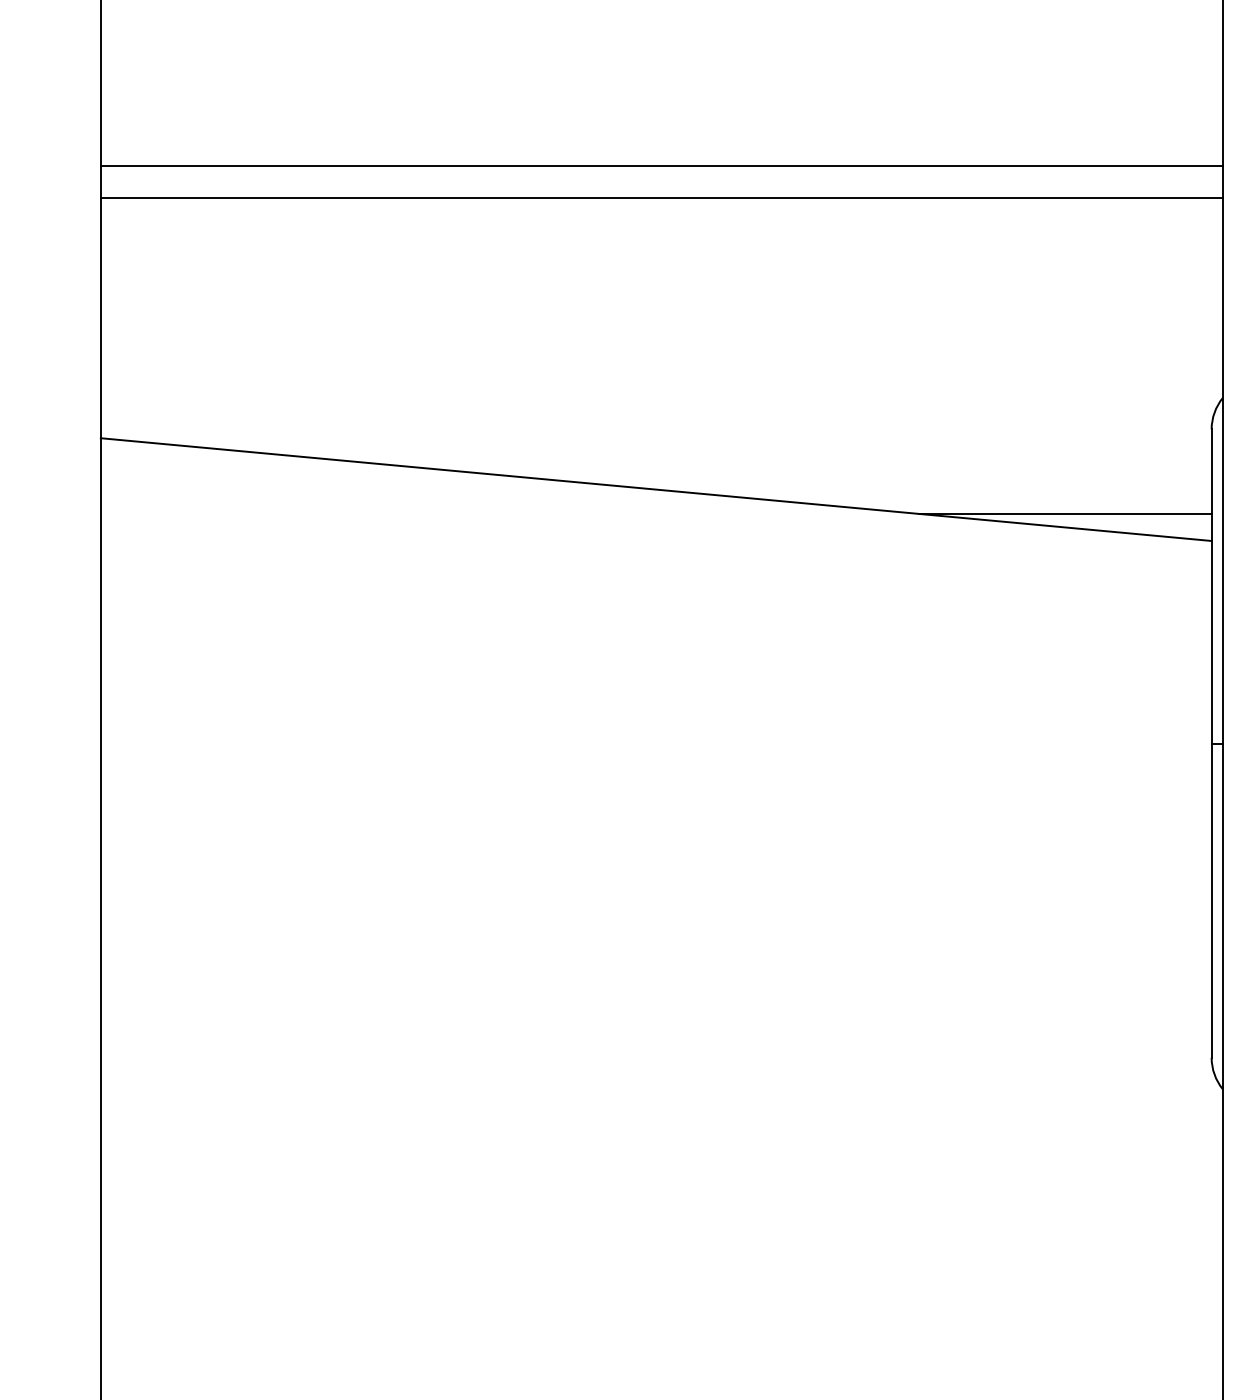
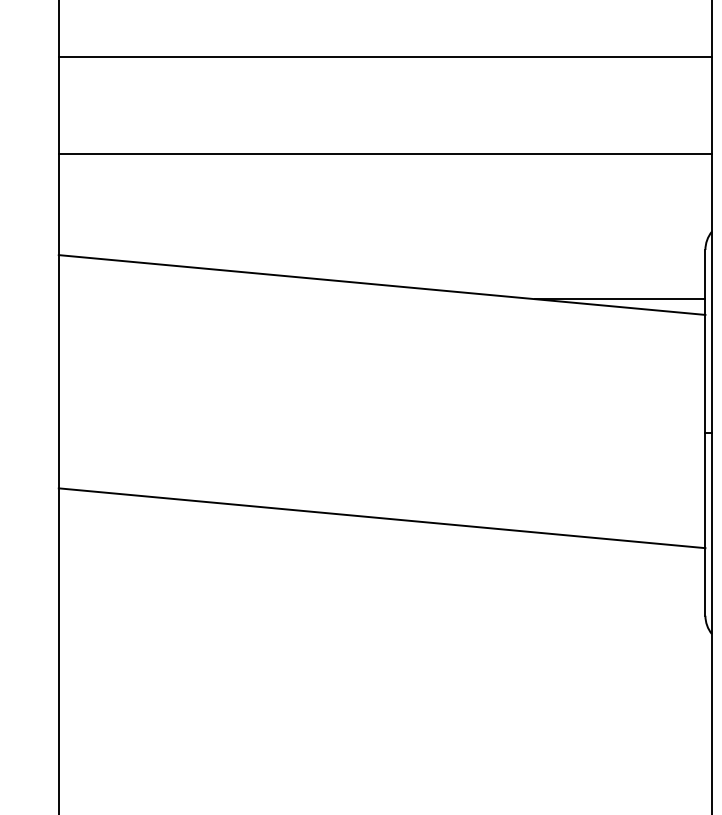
line: (660, 165) -> (384, 57), moved
line: (660, 198) -> (384, 154), moved
line: (655, 890) -> (381, 518), added

